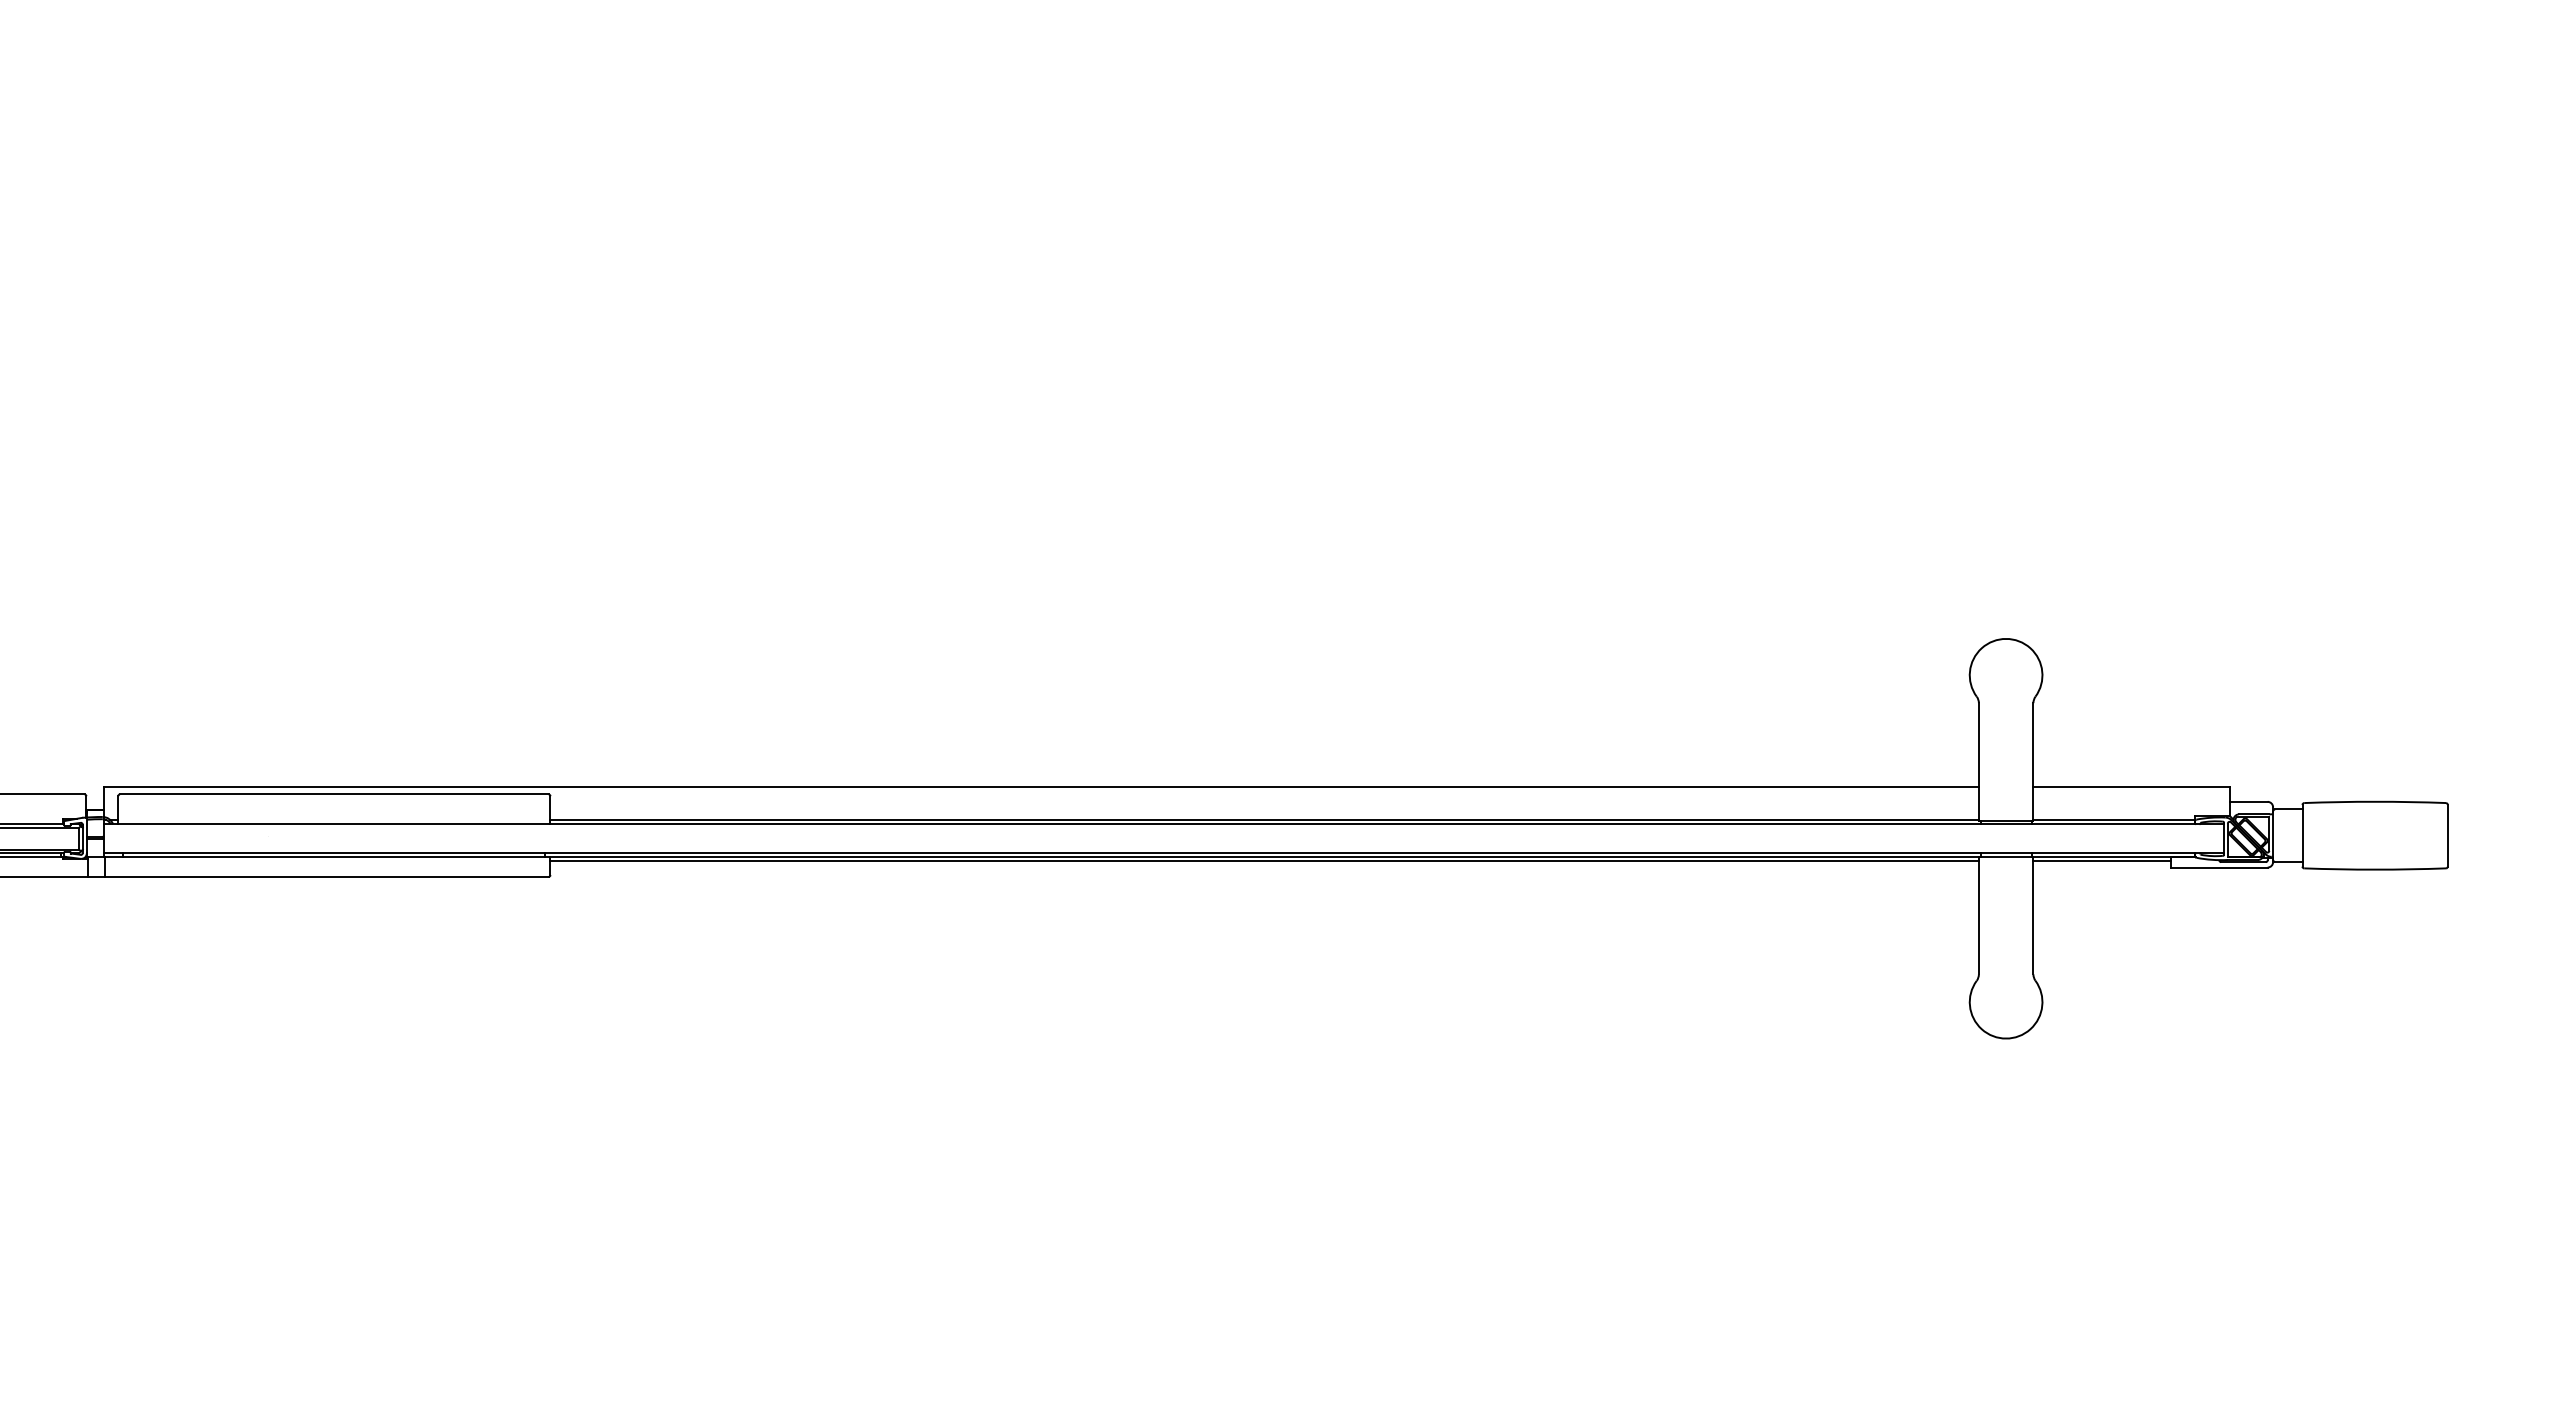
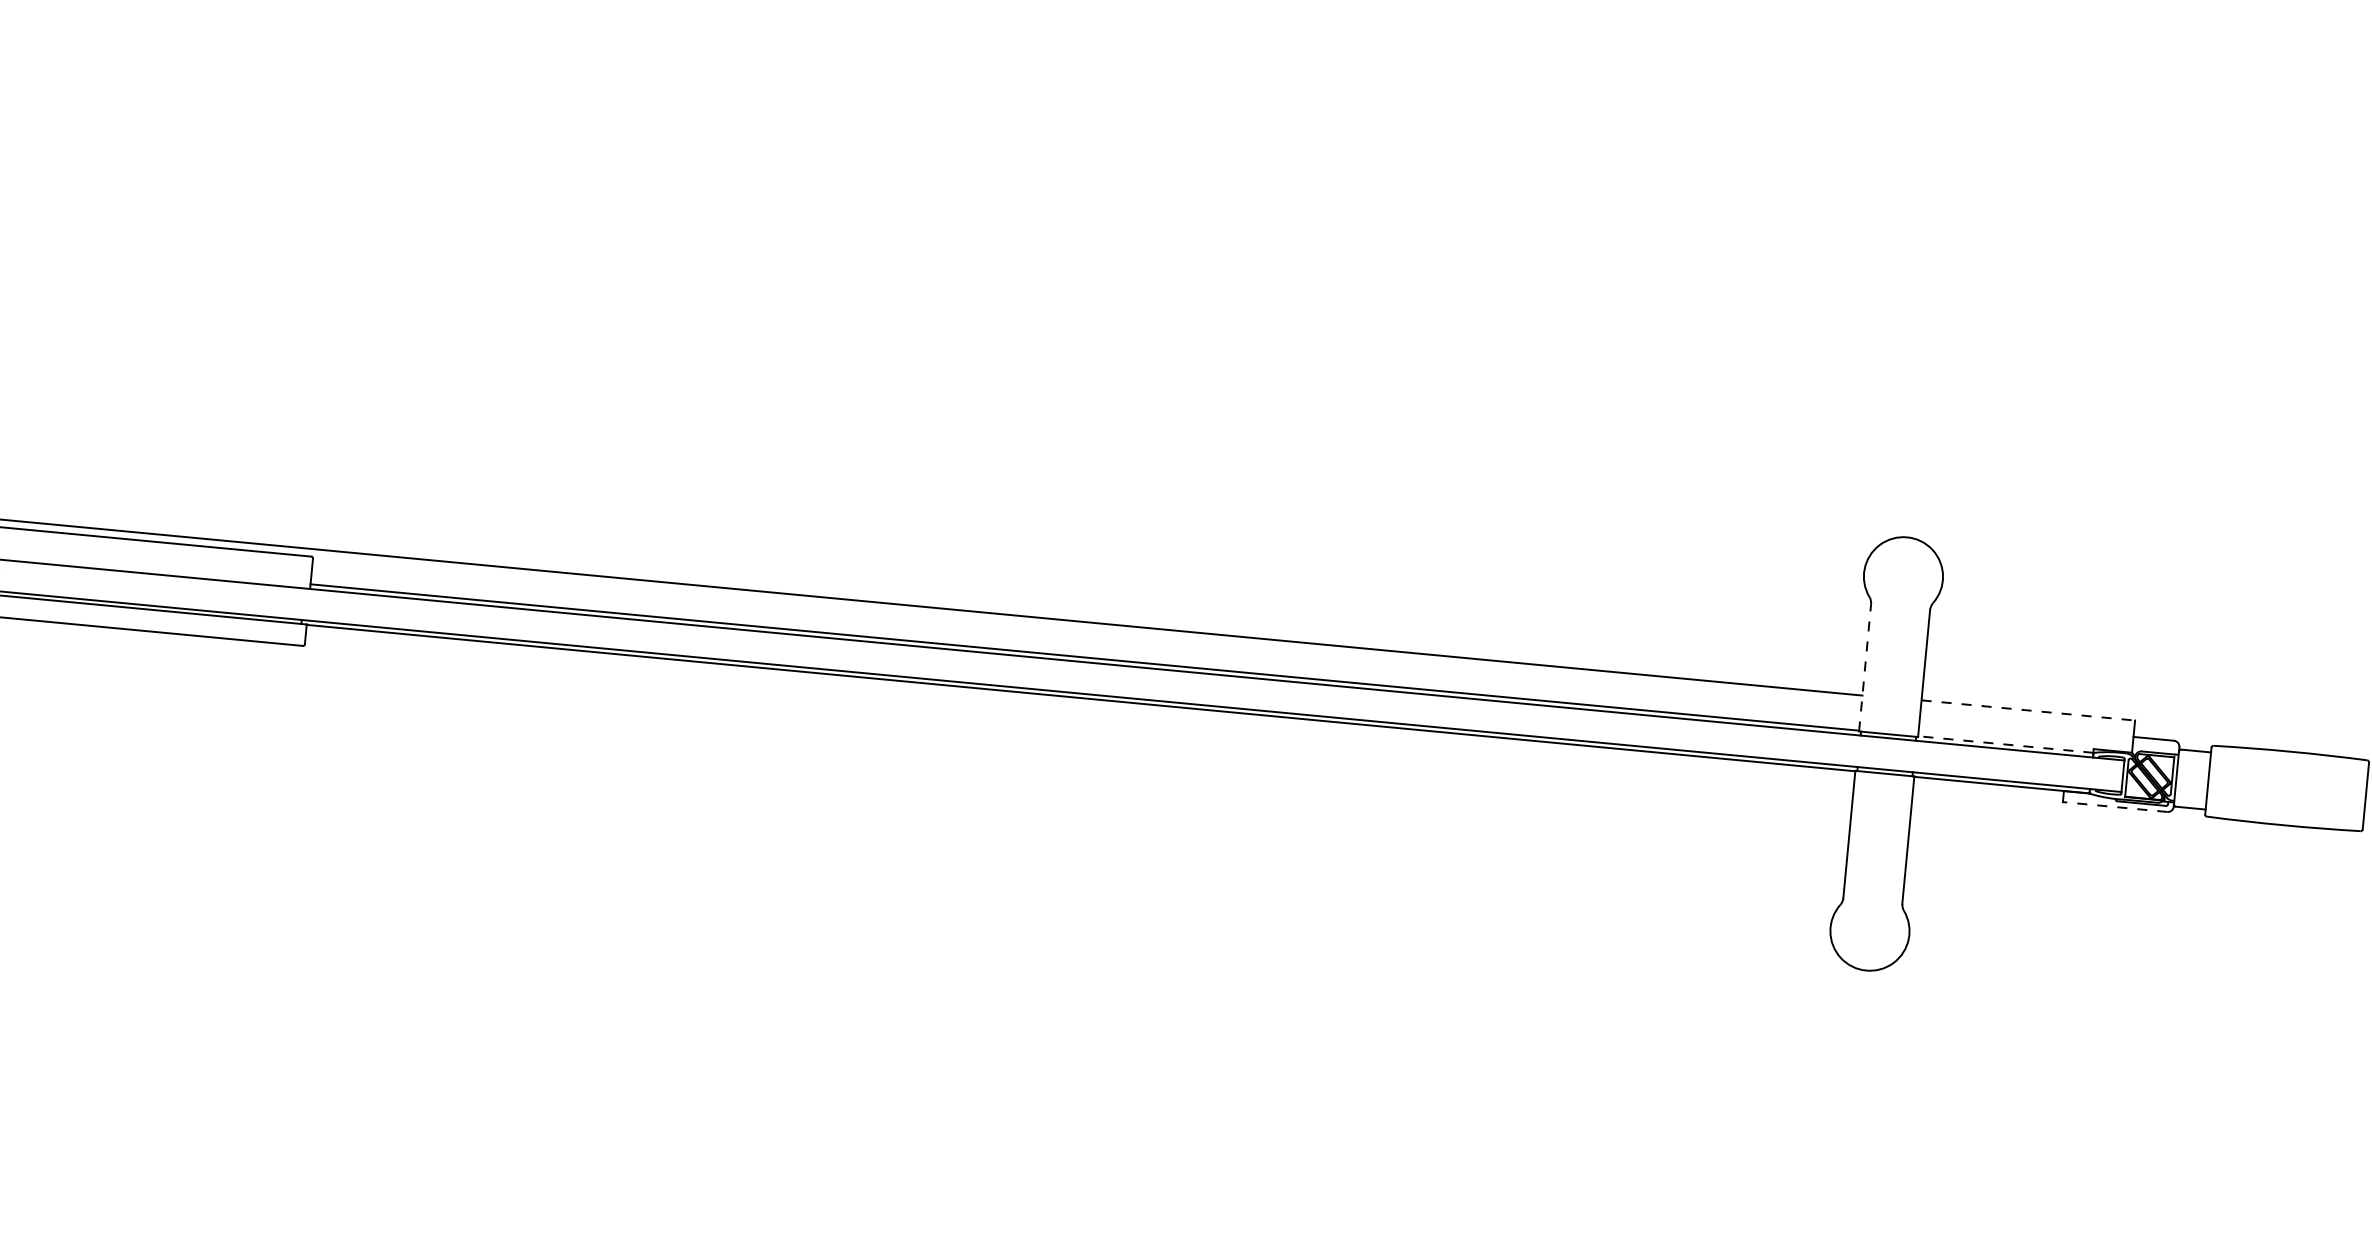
line: (1978, 761) -> (1864, 667), solid -> dashed
line: (2132, 786) -> (2029, 710), solid -> dashed
line: (2114, 819) -> (2006, 744), solid -> dashed
line: (1264, 861) -> (1080, 702), removed
line: (2102, 861) -> (1988, 788), removed
line: (2219, 867) -> (2115, 806), solid -> dashed

